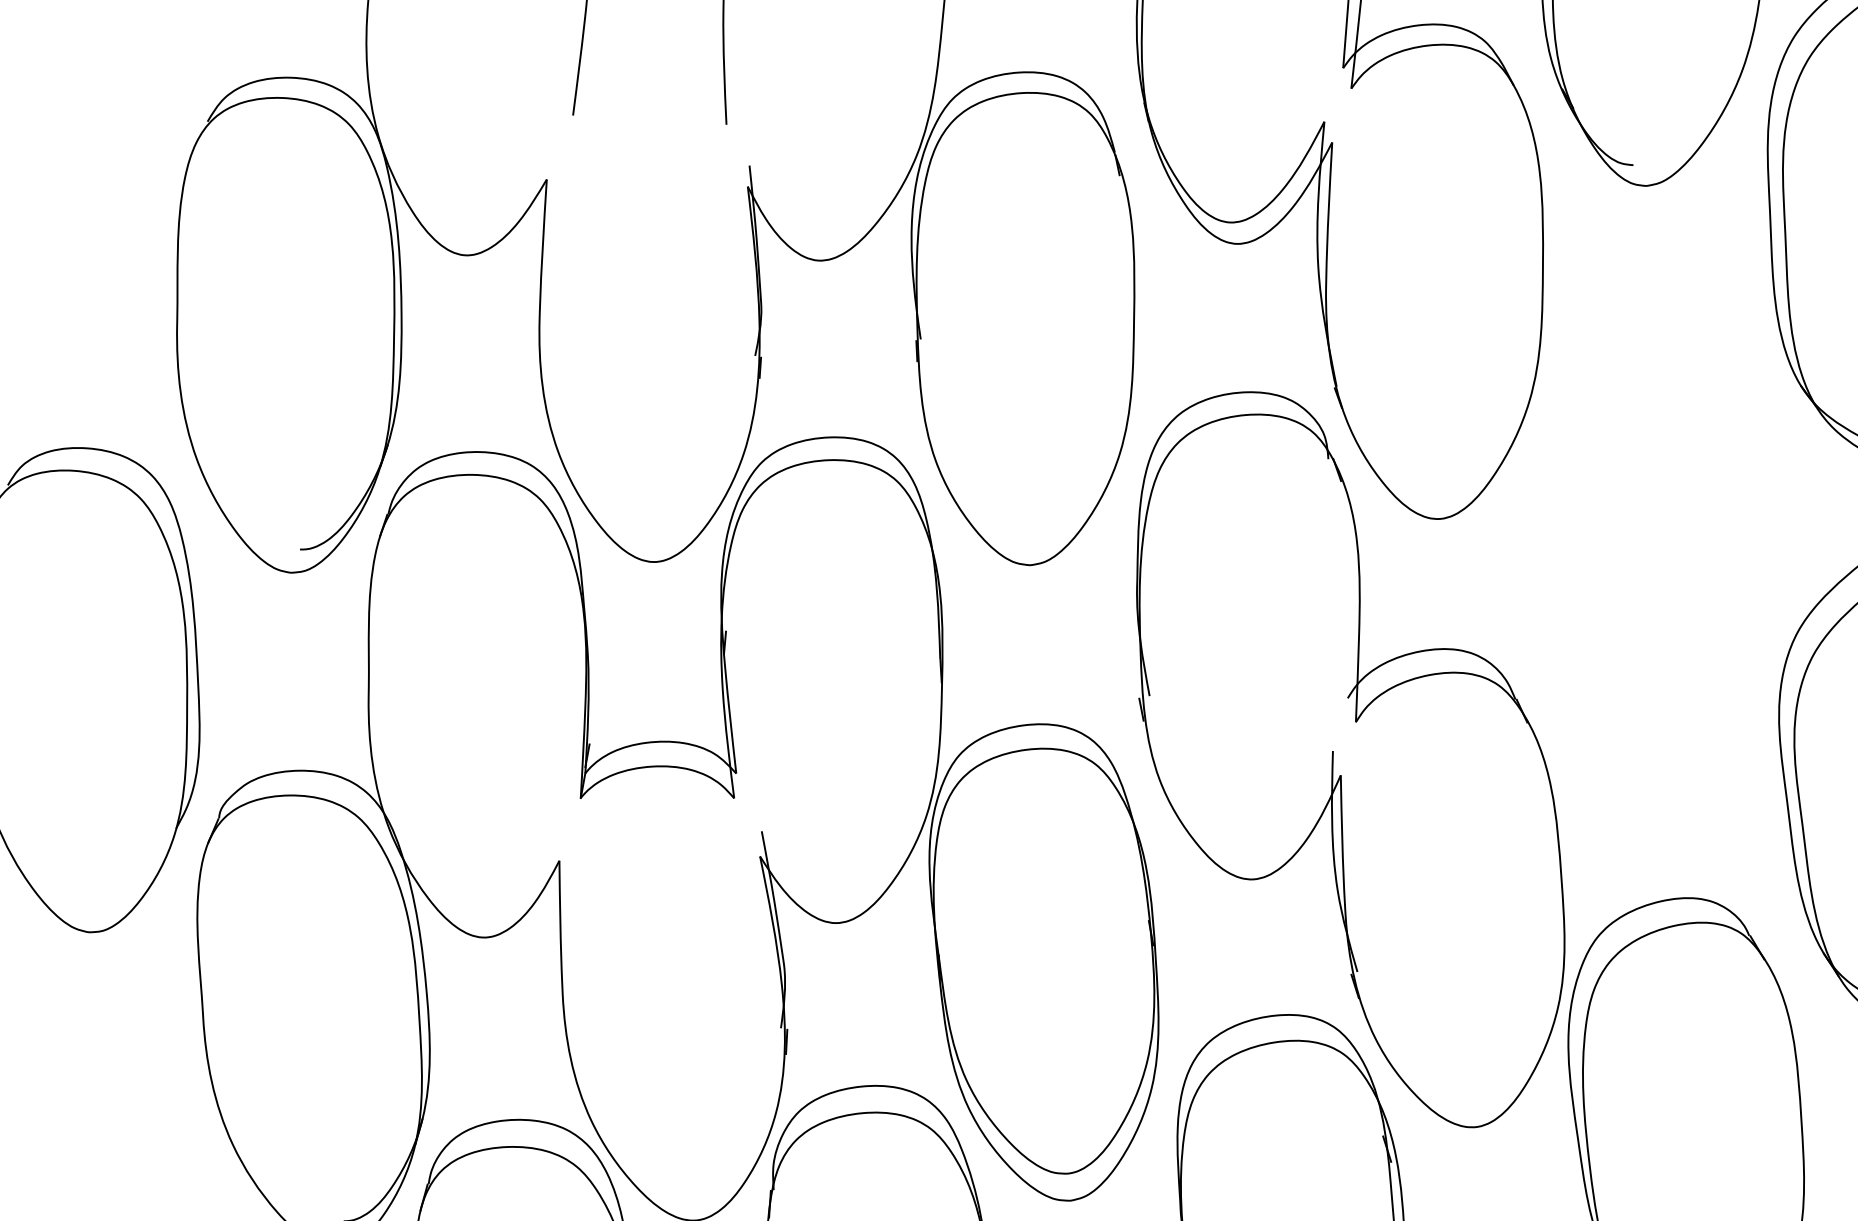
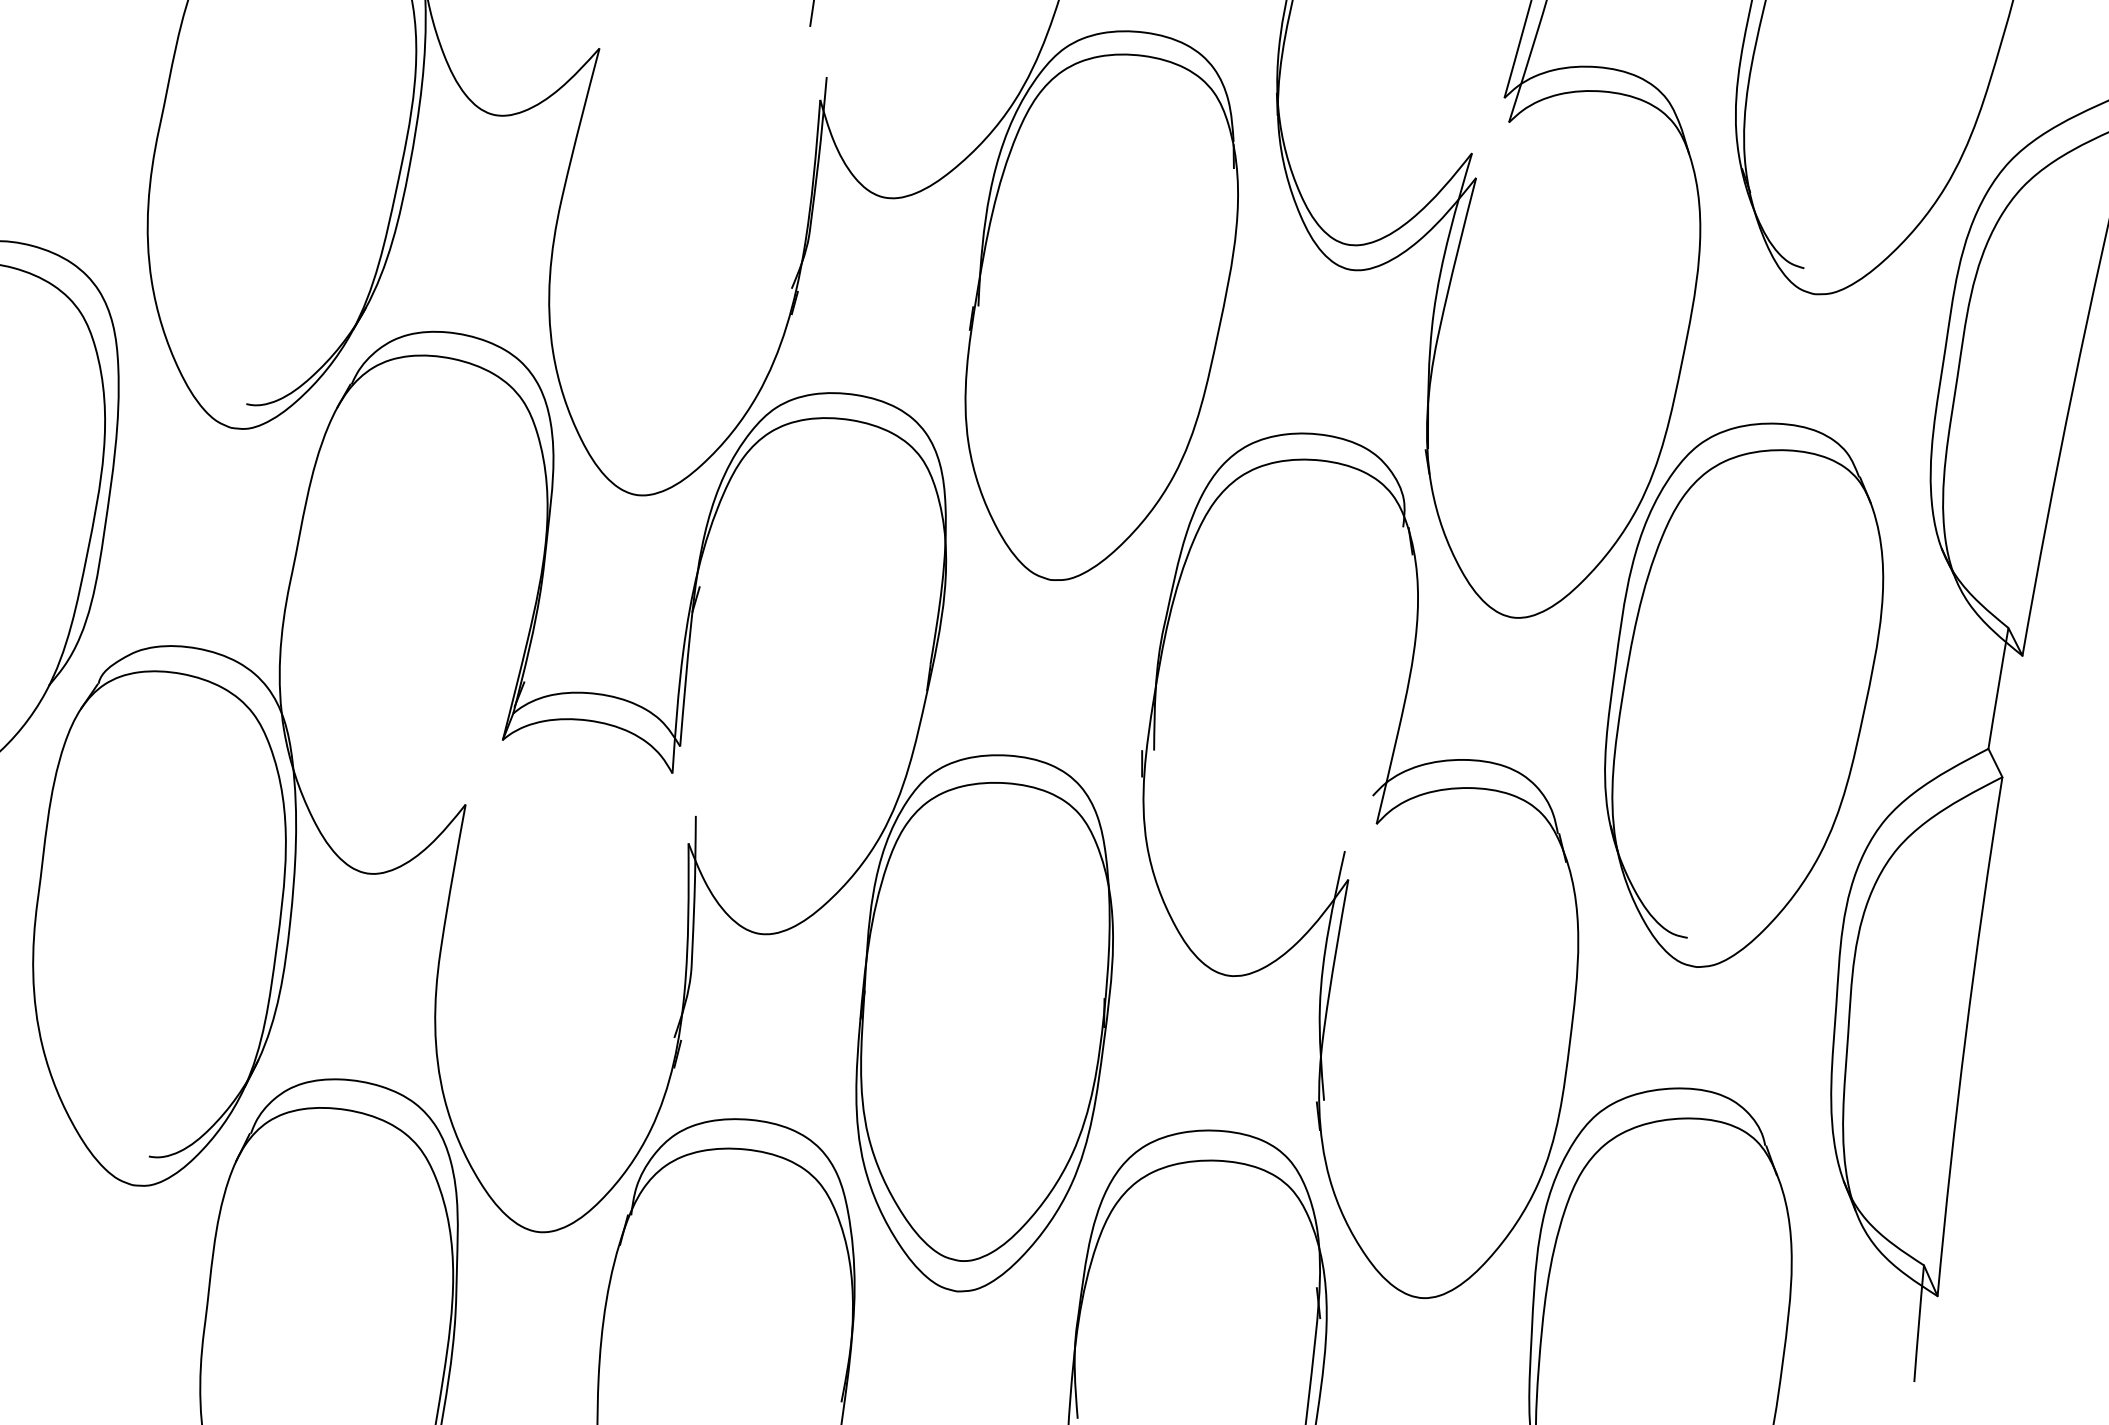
part: (1654, 546) -> (1744, 694), added

